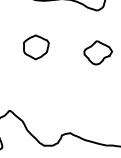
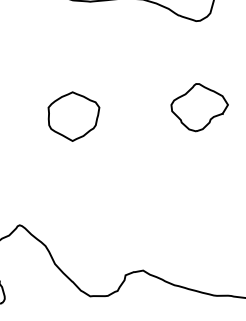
part: (36, 47) -> (74, 116), moved

